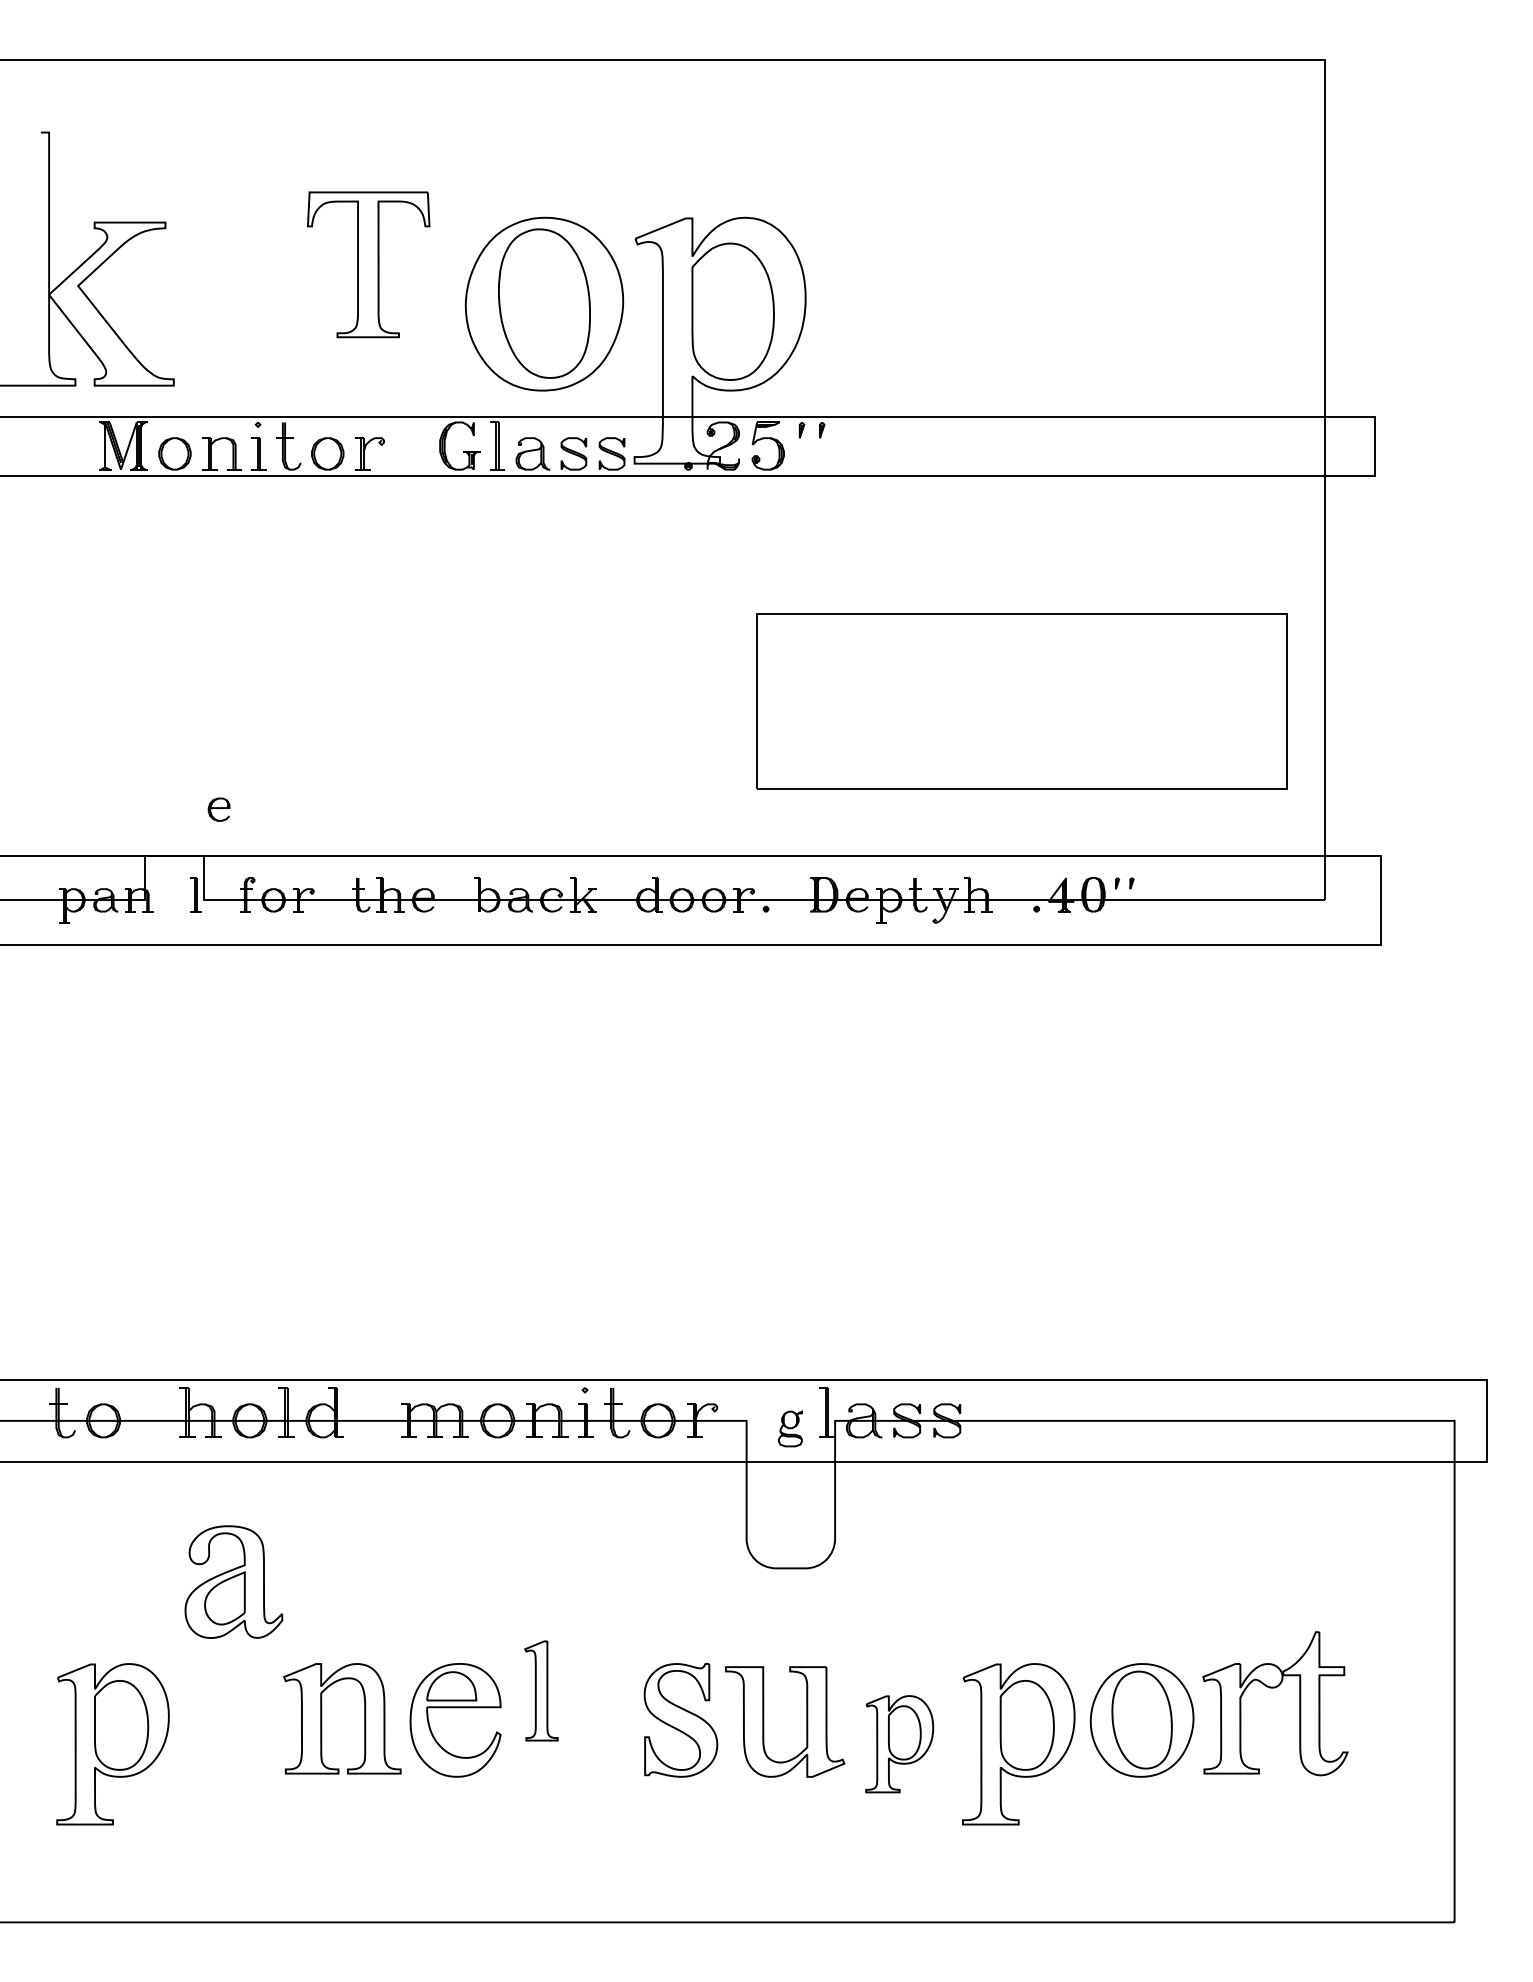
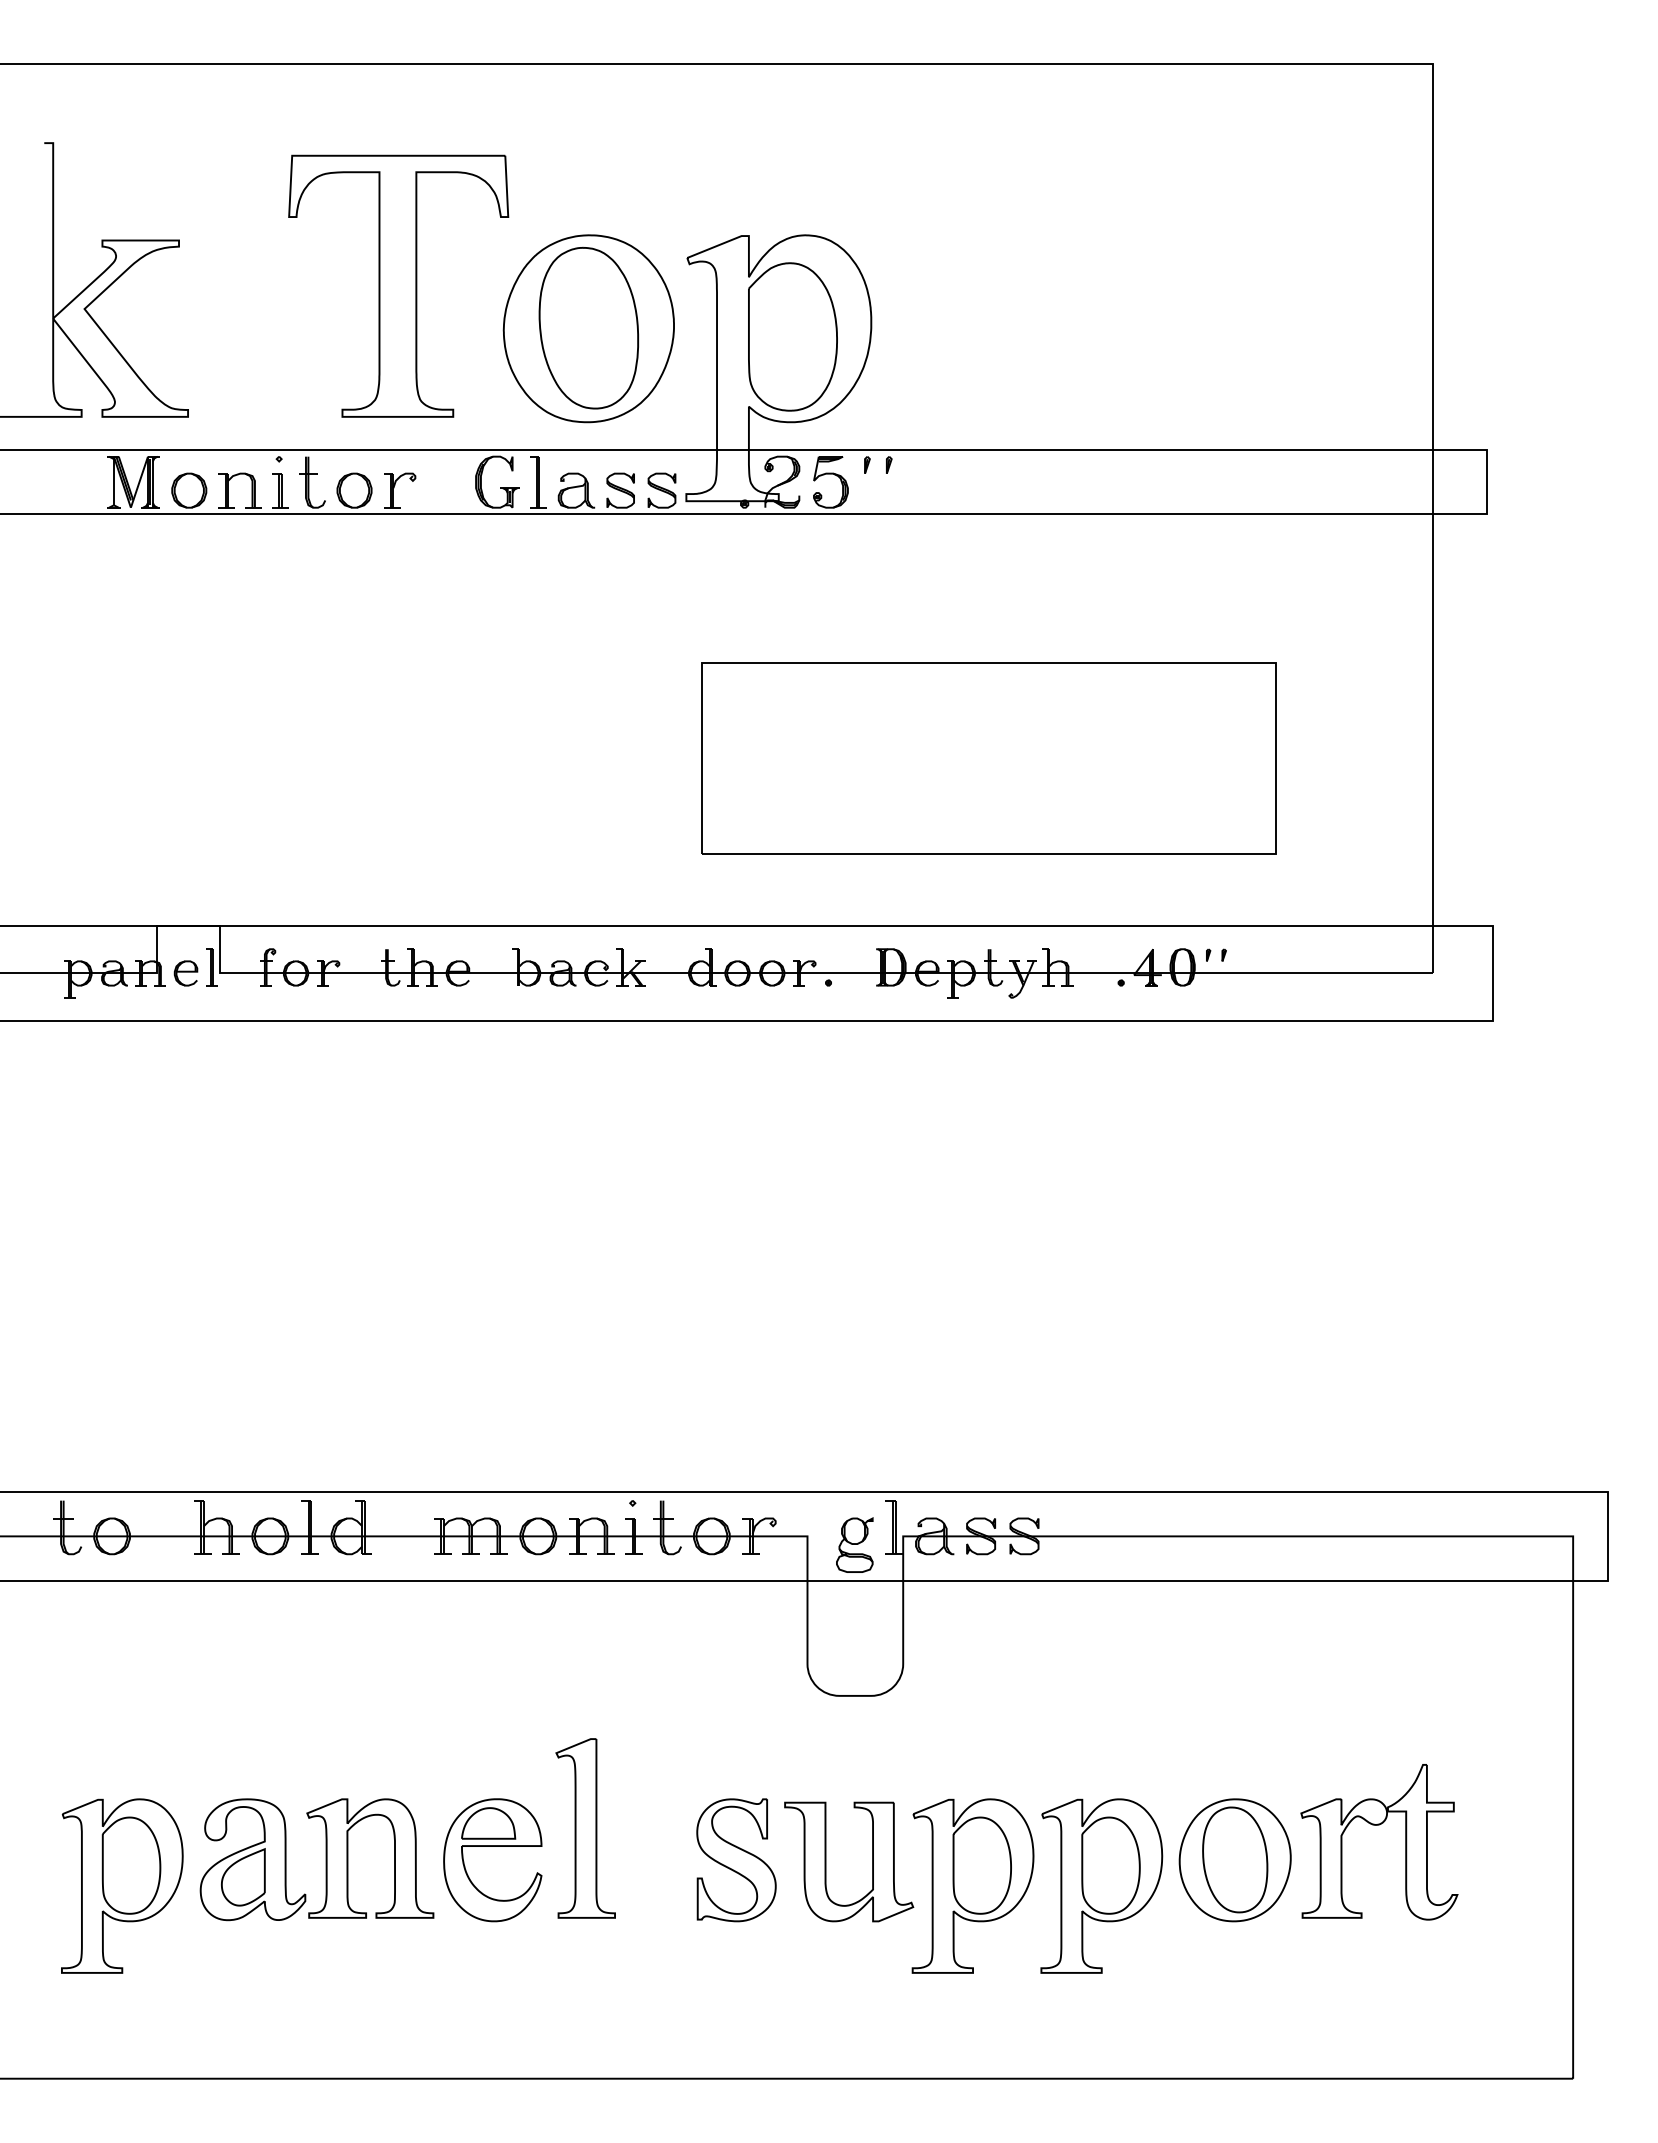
part: (368, 264) -> (398, 285), size x1.67
part: (1021, 701) -> (988, 758), moved
part: (218, 809) -> (185, 973), moved
part: (790, 1428) -> (854, 1544), size x1.43
part: (233, 1581) -> (252, 1859), moved
part: (541, 1690) -> (585, 1828), size x1.67
part: (899, 1743) -> (972, 1885), size x1.67

